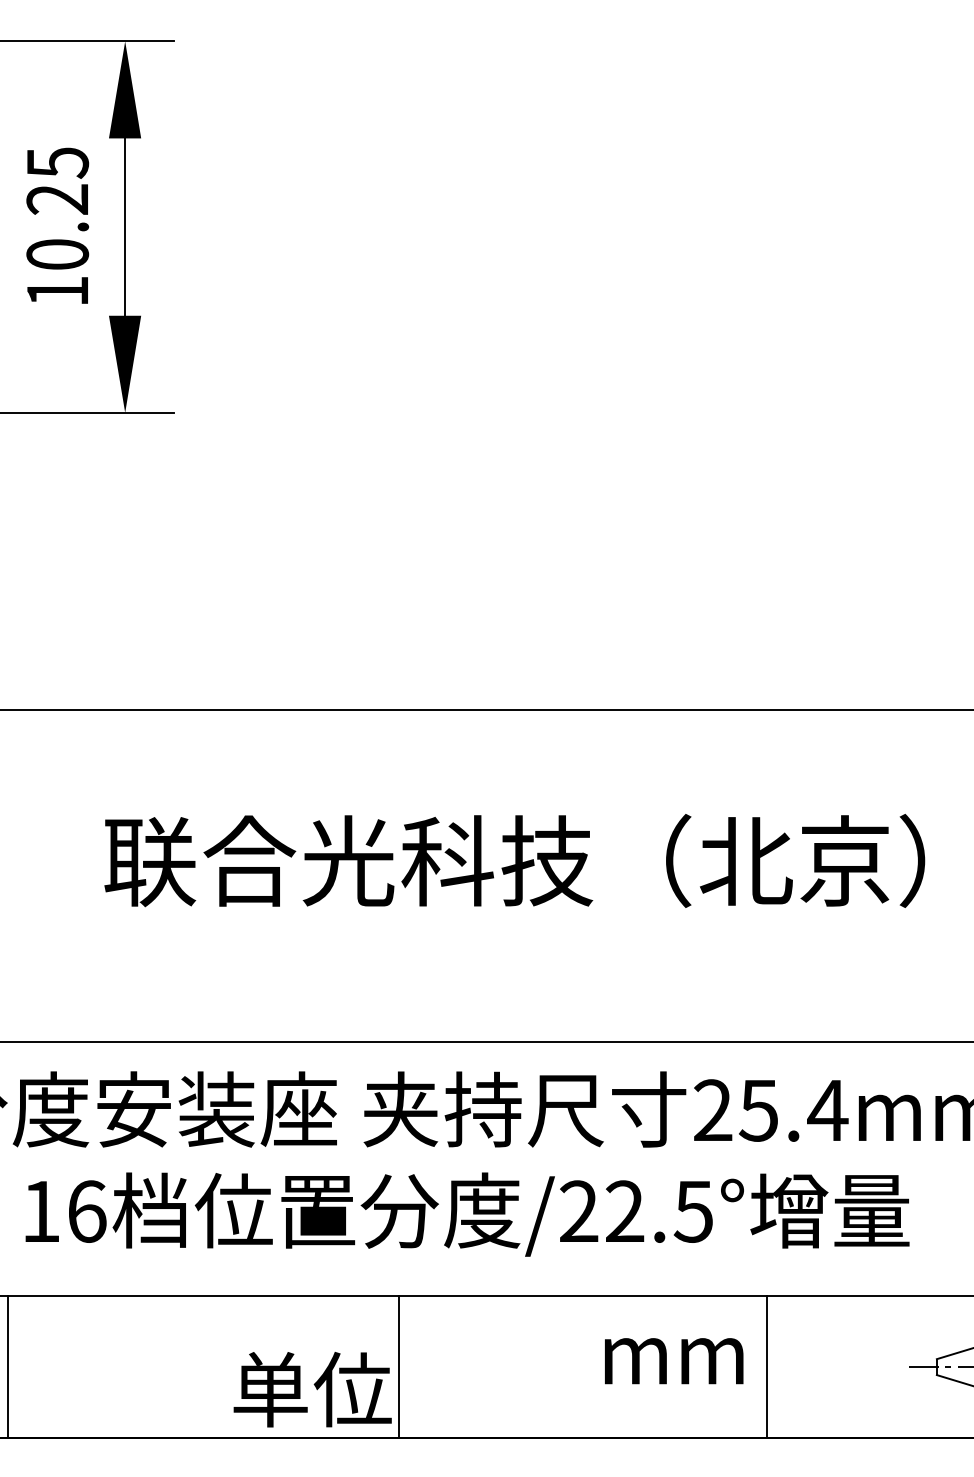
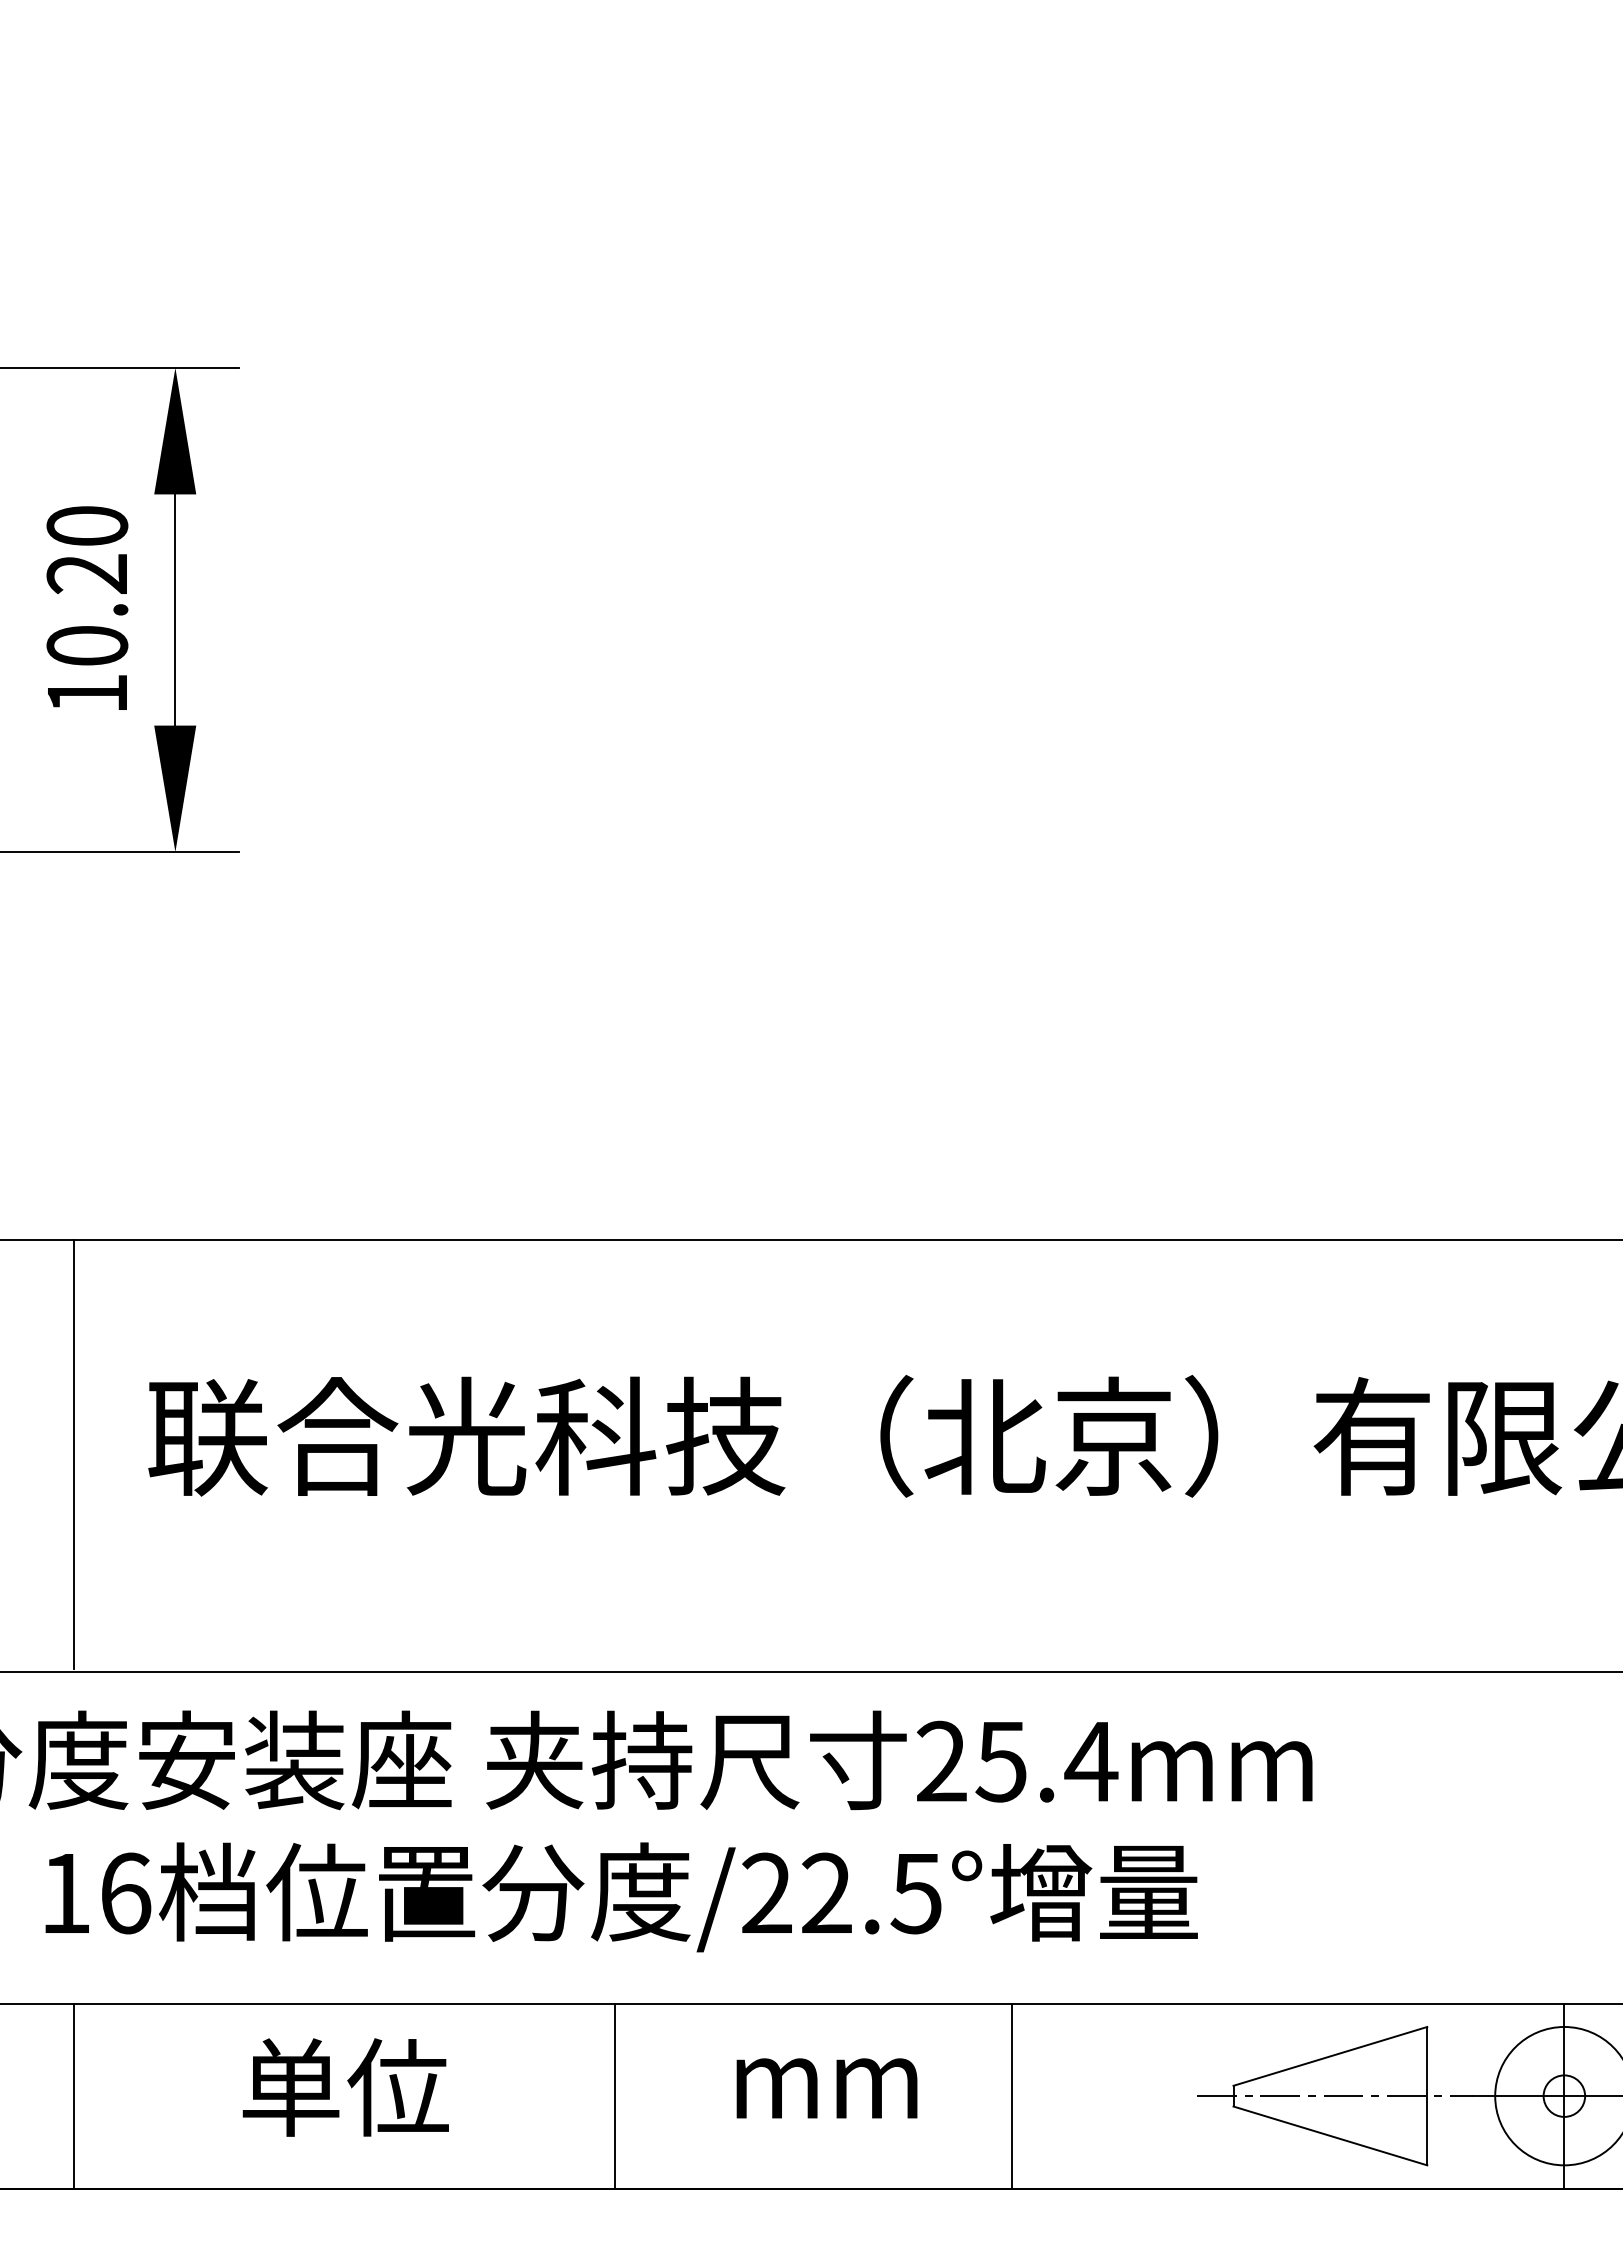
text: (57, 163) -> (87, 526), 10.25 -> 10.20
line: (47, 874) -> (74, 1453), added
text: (673, 1361) -> (826, 2088), moved
line: (7, 1366) -> (74, 2095), moved
line: (399, 1366) -> (615, 2095), moved
text: (312, 1389) -> (345, 2087), moved

